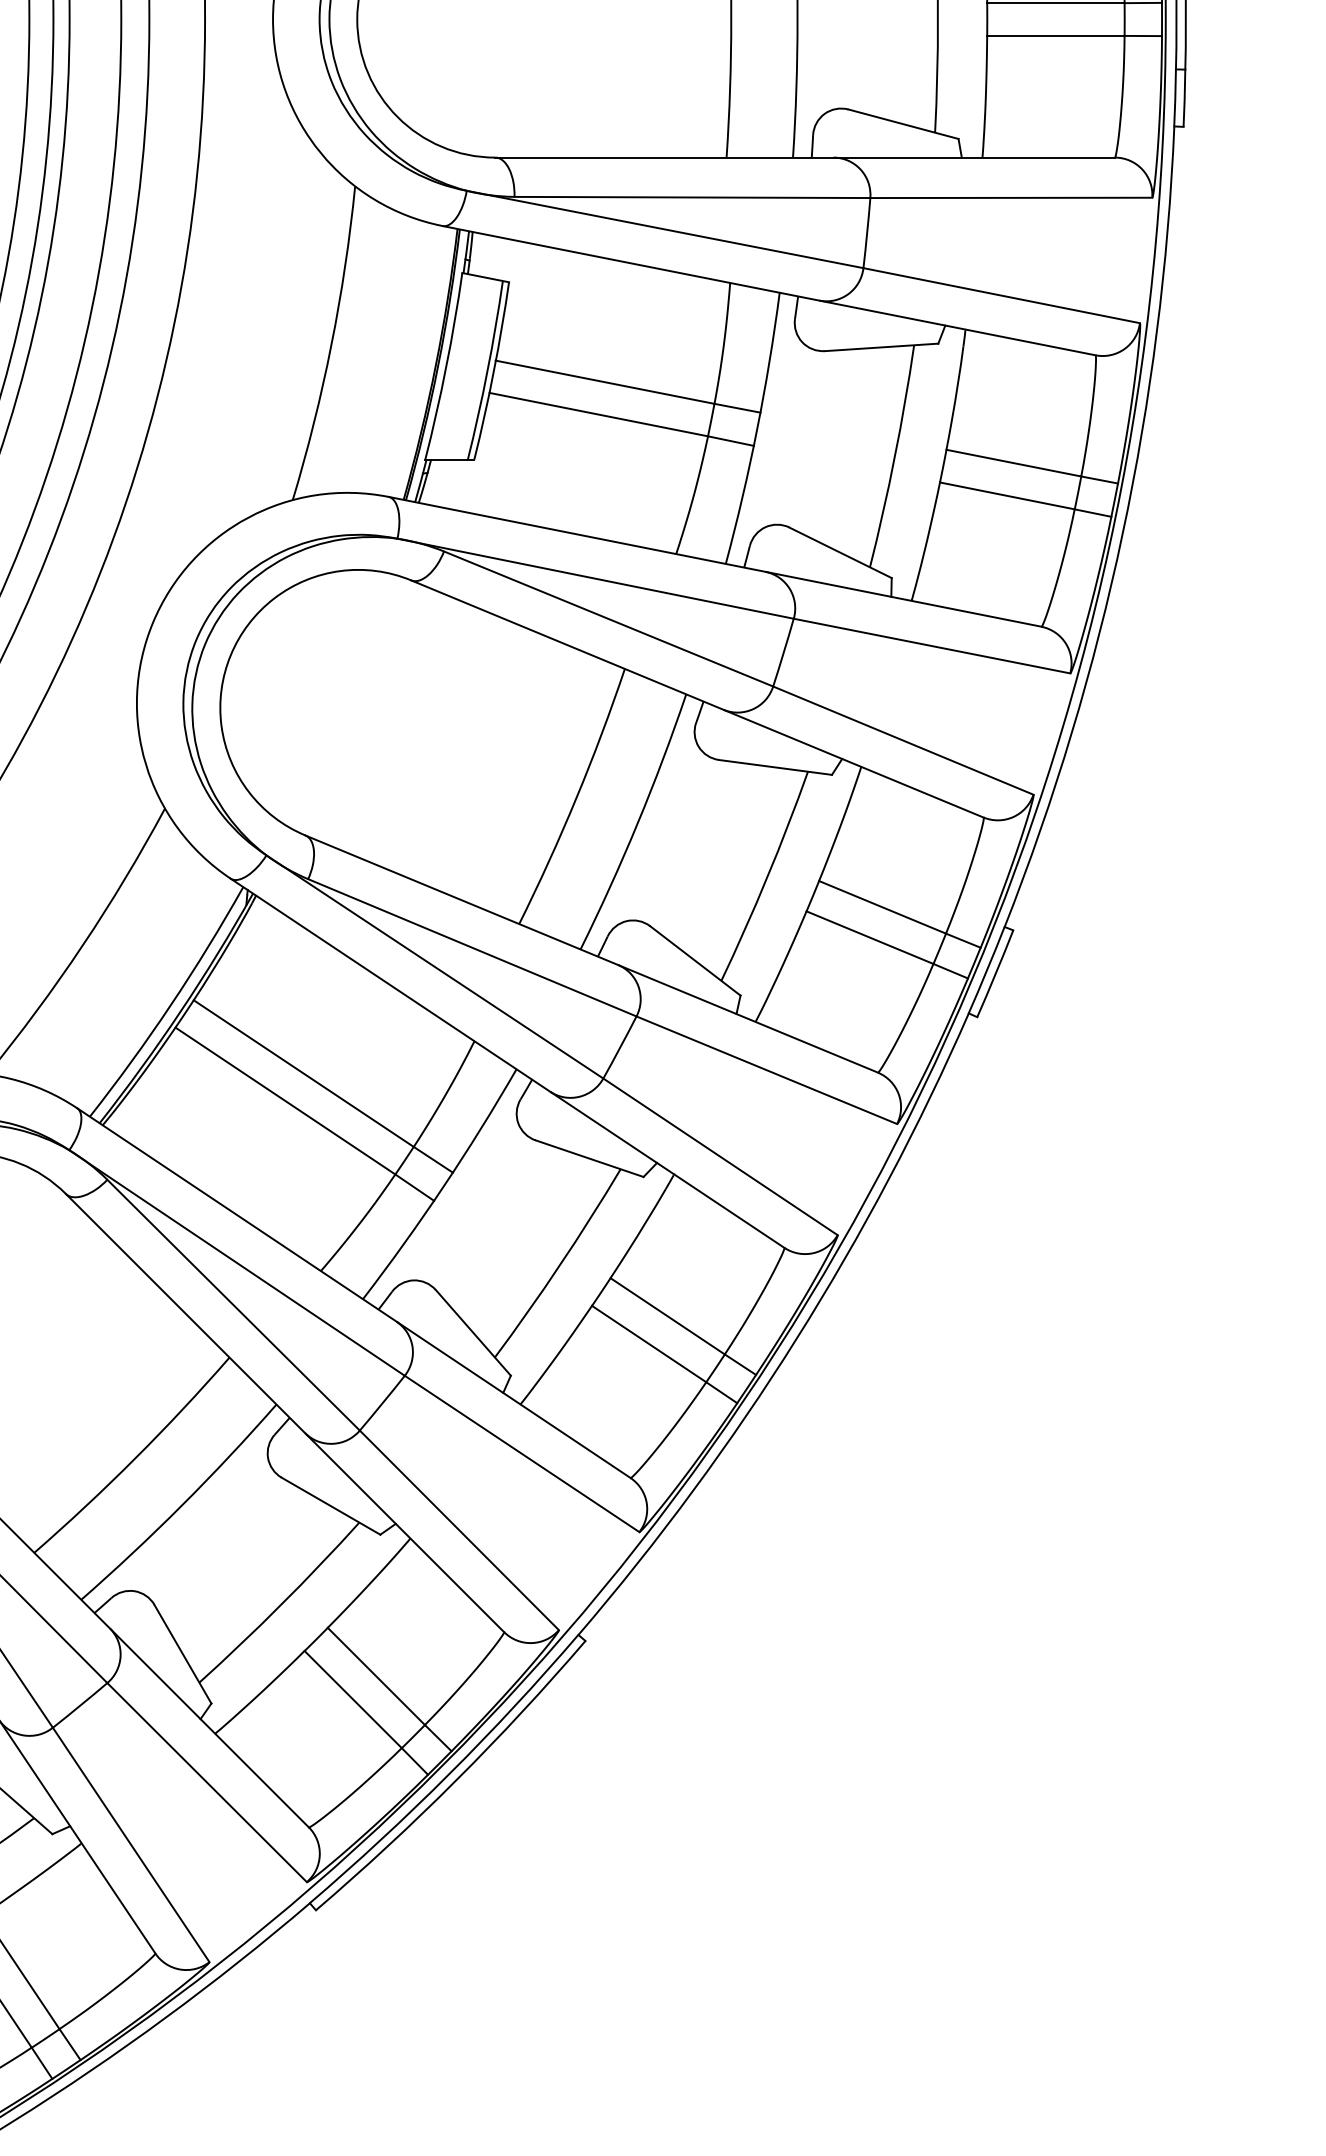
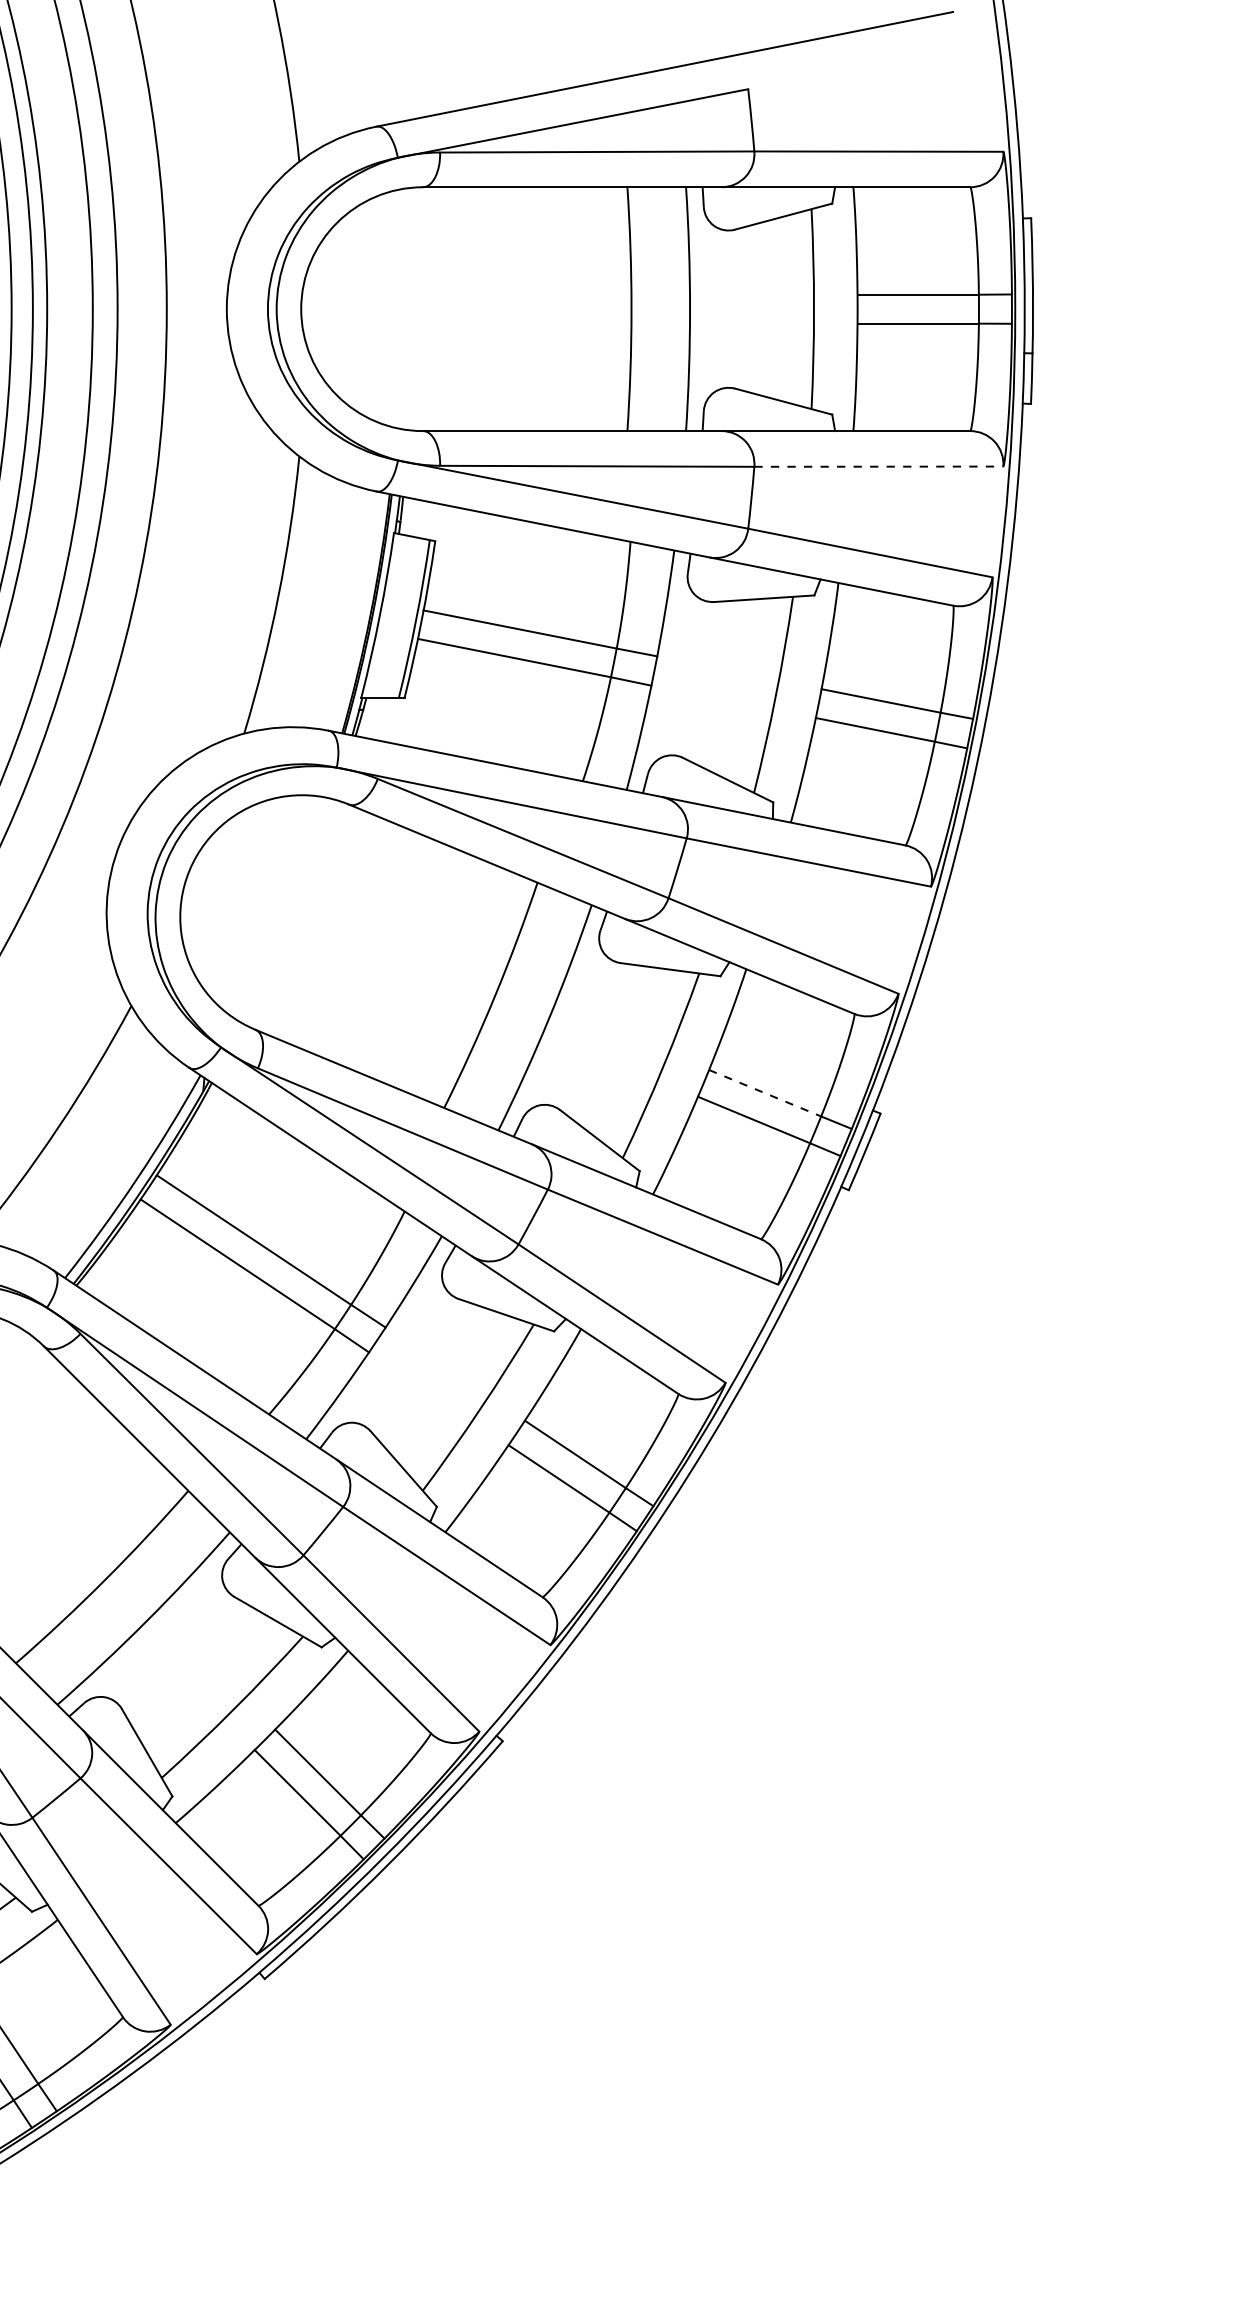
line: (1012, 197) -> (879, 466), solid -> dashed
line: (882, 907) -> (765, 1093), solid -> dashed

